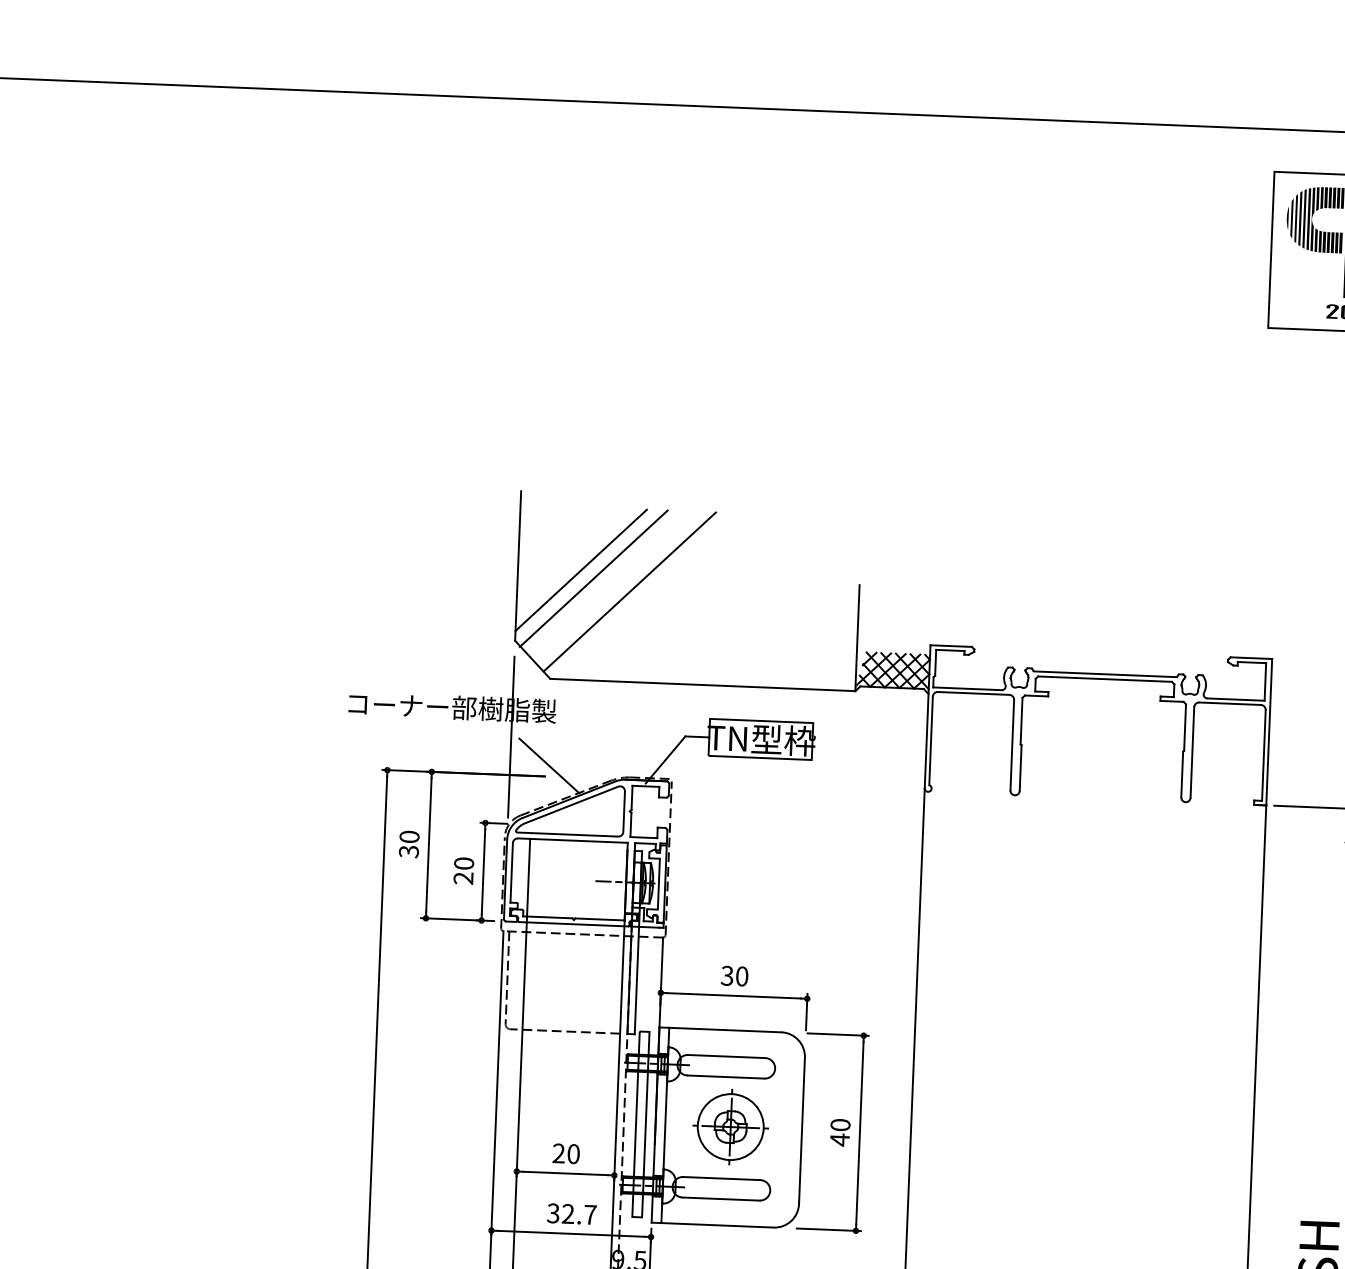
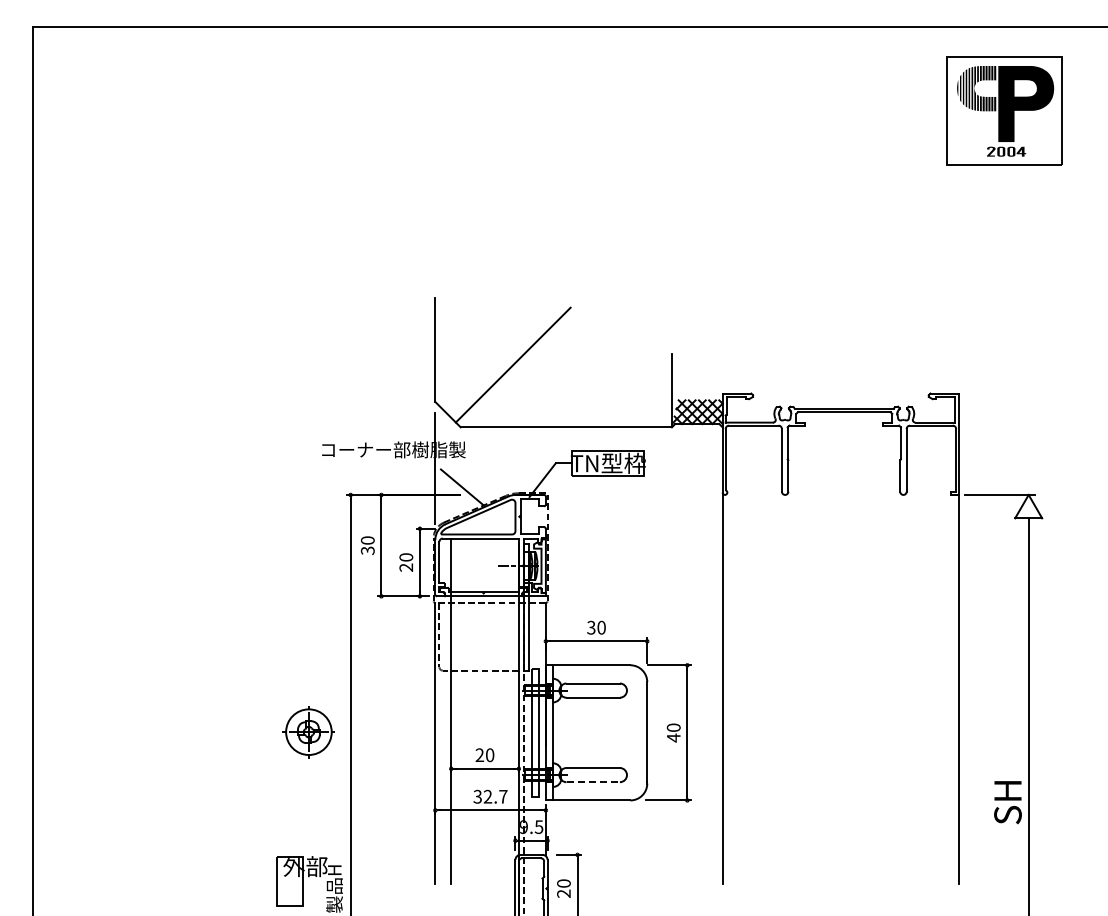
line: (580, 570) -> (478, 351), removed
line: (593, 578) -> (487, 356), removed
part: (730, 1127) -> (308, 732), moved
line: (721, 1199) -> (593, 782), solid -> dashed

